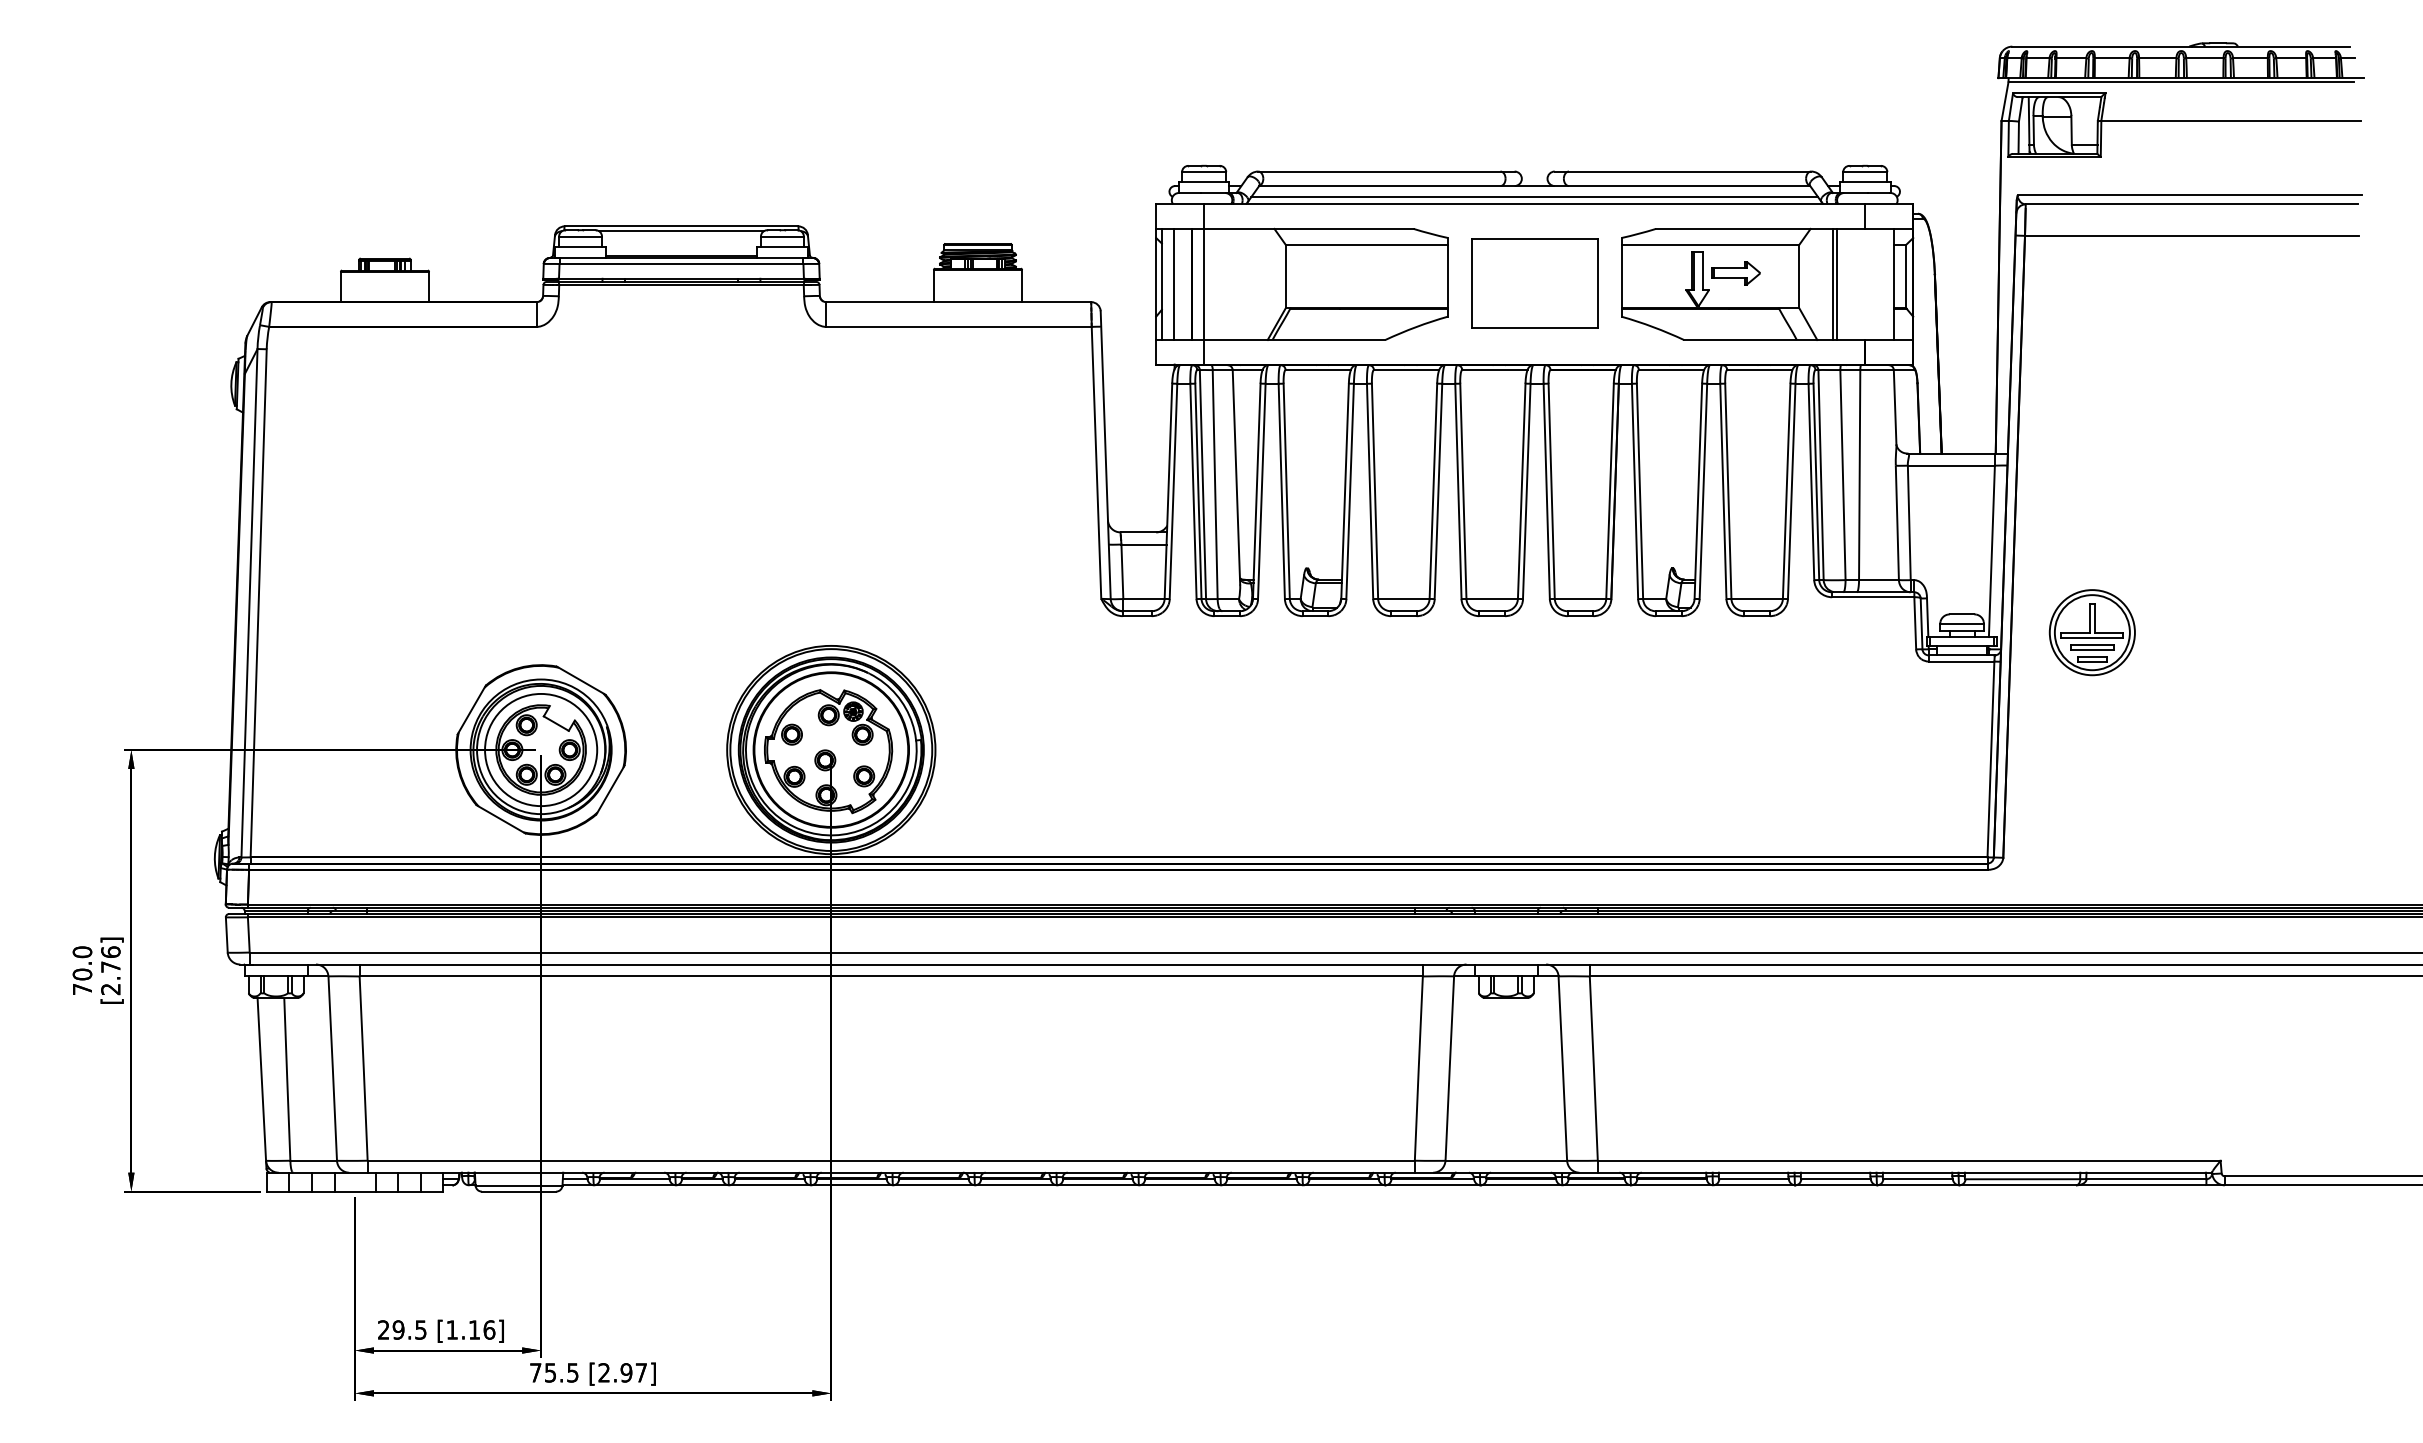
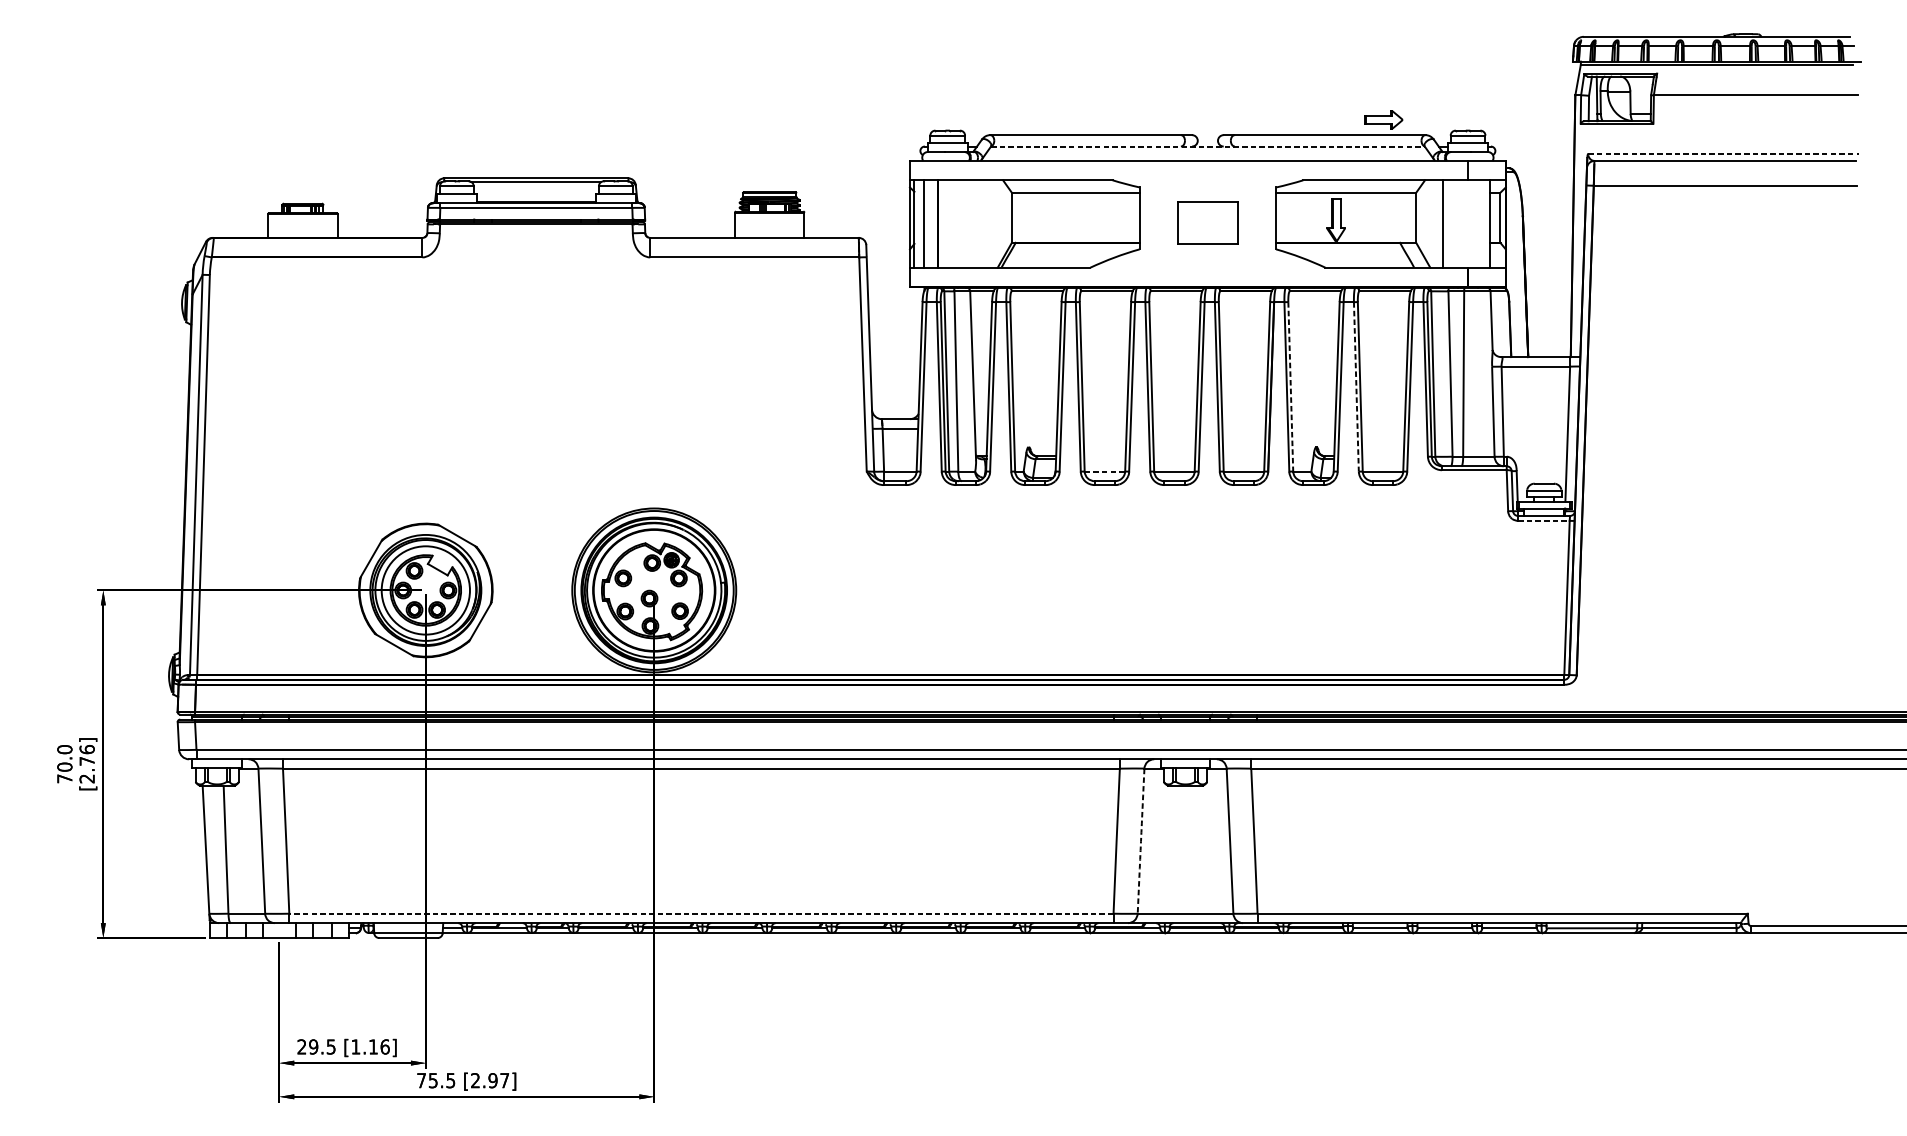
line: (1535, 186) -> (1208, 146), solid -> dashed
line: (2190, 195) -> (1724, 153), solid -> dashed
line: (1534, 197) -> (1207, 155), removed
part: (1735, 273) -> (1383, 120), moved
part: (1534, 283) -> (1207, 223), size x0.6
line: (1836, 283) -> (1445, 223), removed
line: (1204, 284) -> (947, 224), removed
line: (1640, 491) -> (1291, 386), solid -> dashed
line: (1723, 491) -> (1356, 386), solid -> dashed
line: (1403, 599) -> (1104, 471), solid -> dashed
part: (2091, 632) -> (1646, 497), removed
line: (1961, 661) -> (1543, 520), solid -> dashed
arc: (1449, 1068) -> (1140, 841), solid -> dashed
line: (891, 1160) -> (701, 913), solid -> dashed

